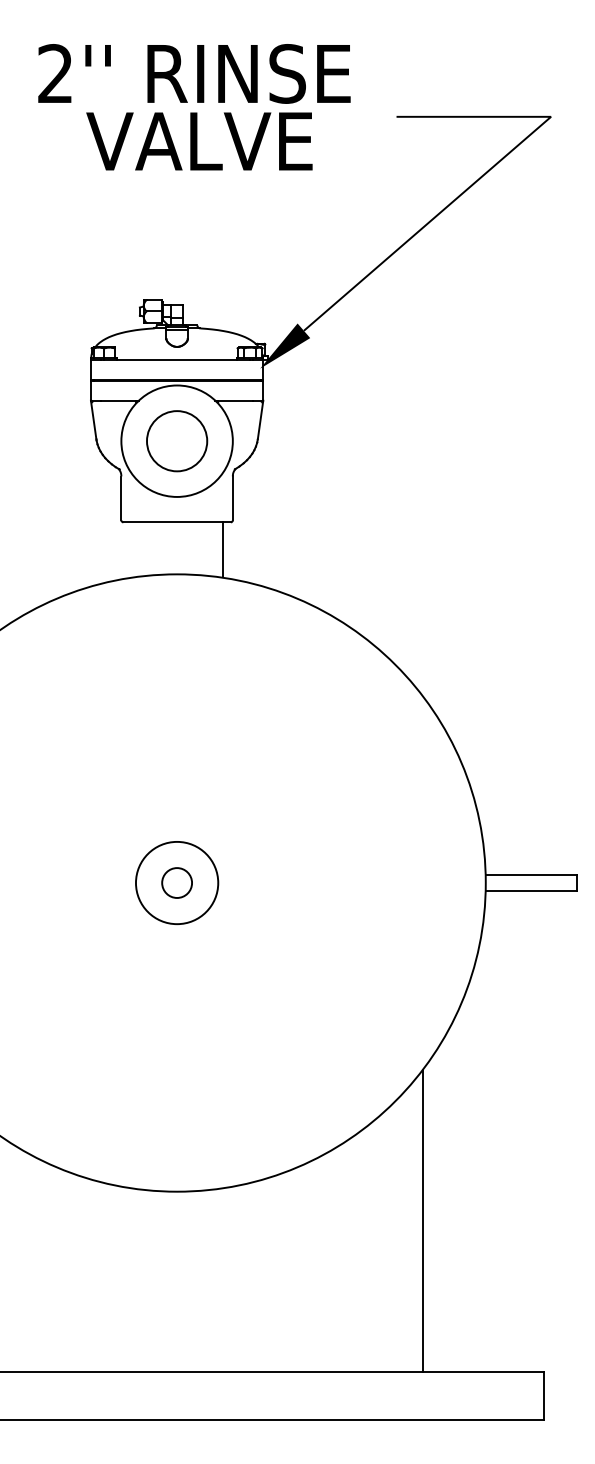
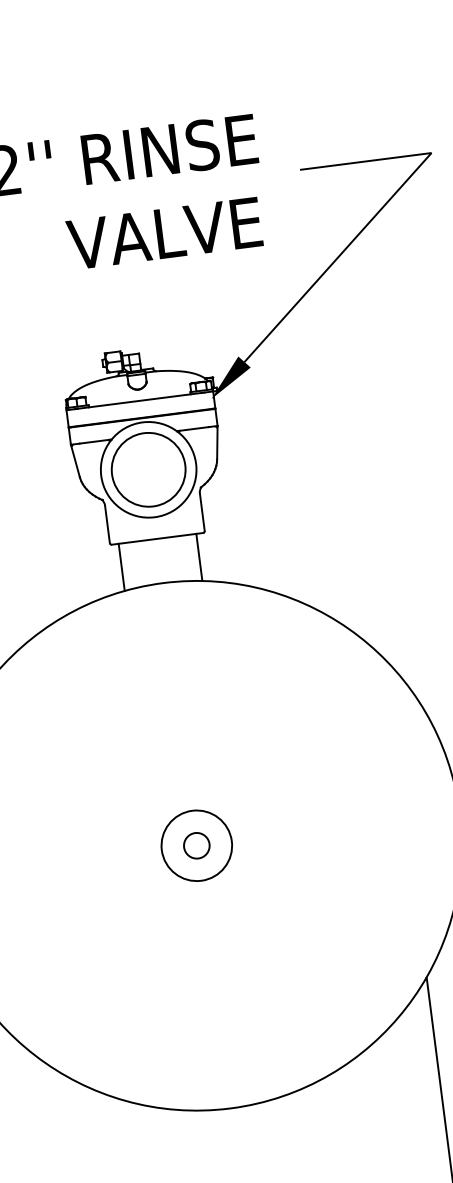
text: (199, 141) -> (164, 233), moved
circle: (177, 441) -> (149, 470), size x1.43
line: (131, 549) -> (121, 566), added

